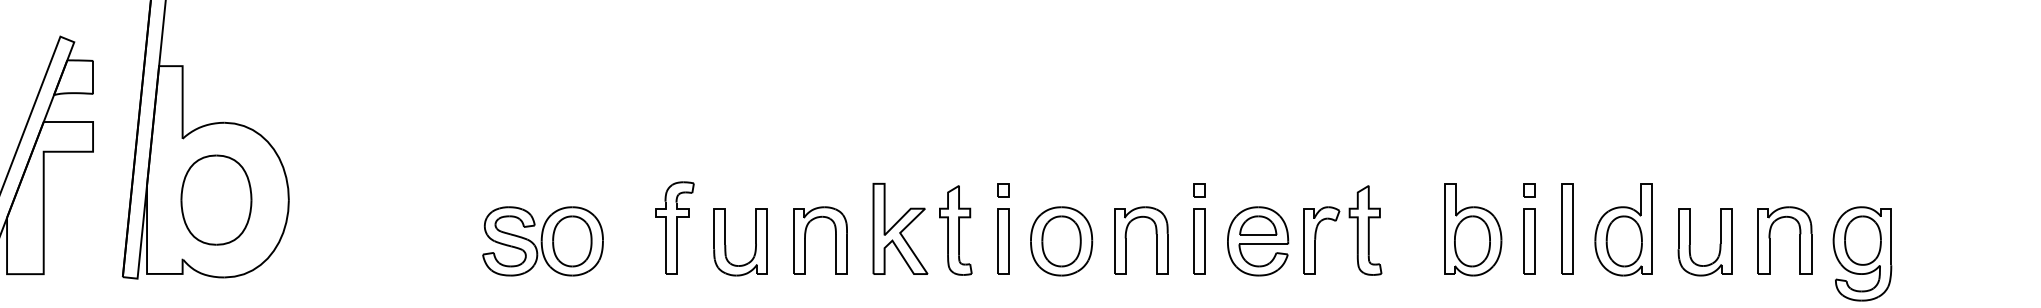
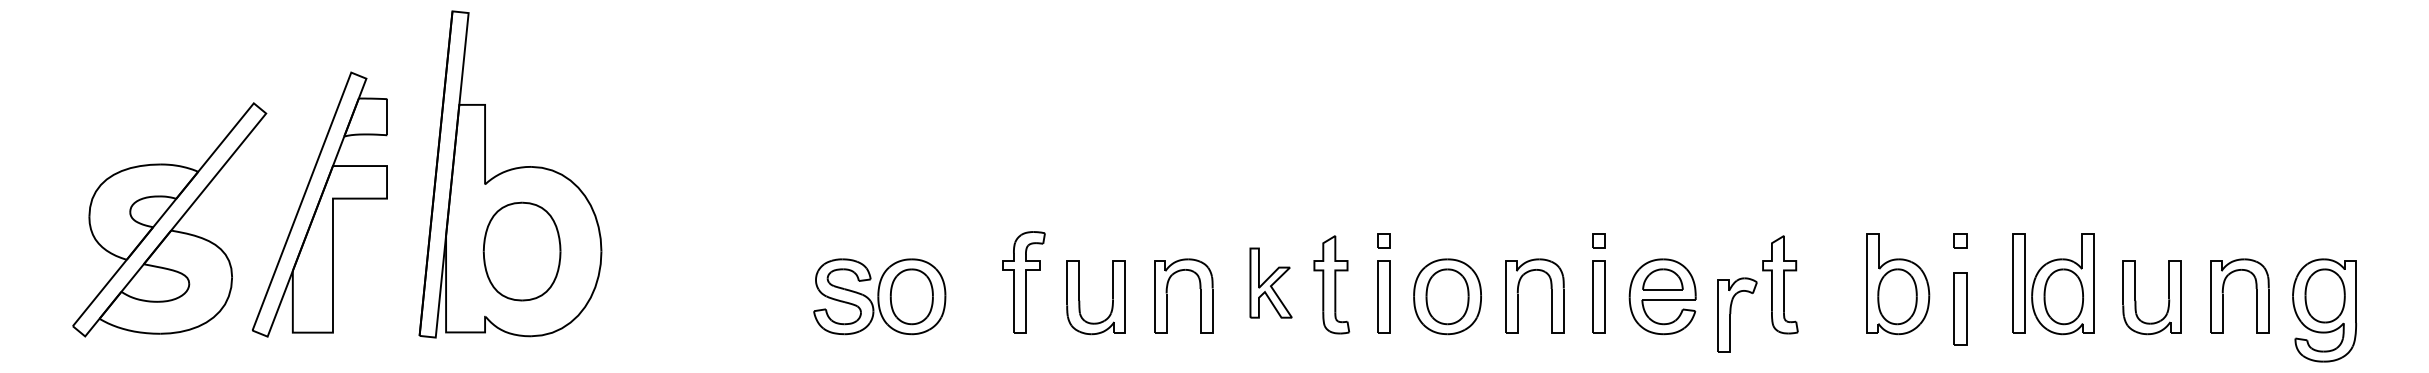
part: (899, 228) -> (1270, 282), size x0.7
part: (1566, 229) -> (2018, 283), moved
part: (1316, 239) -> (1731, 313), moved
part: (1529, 241) -> (1960, 308), moved

